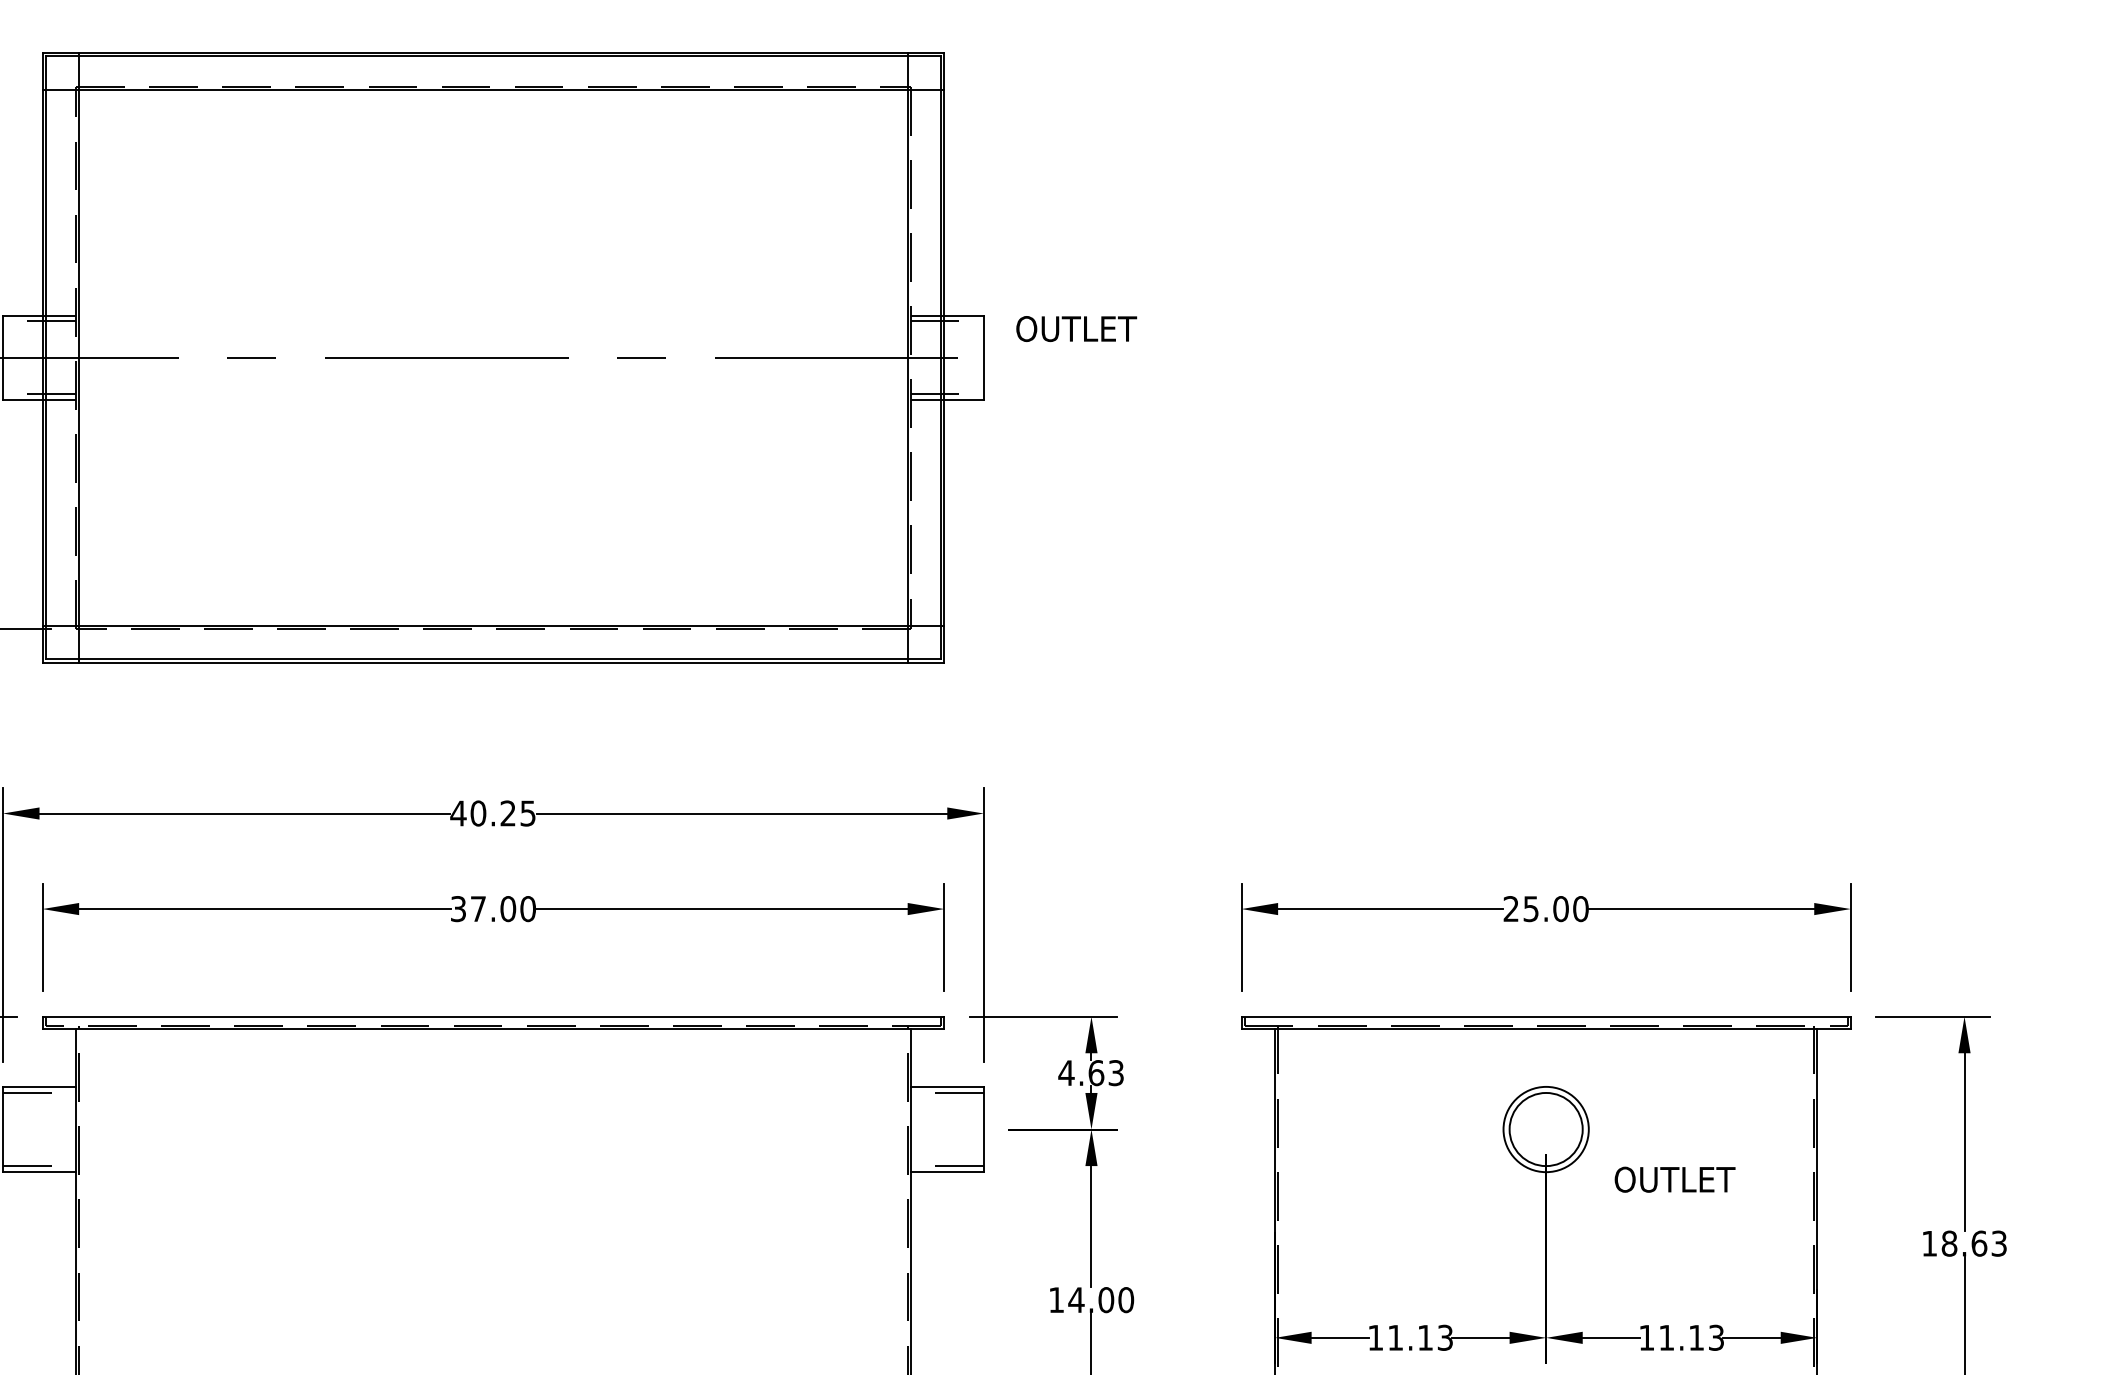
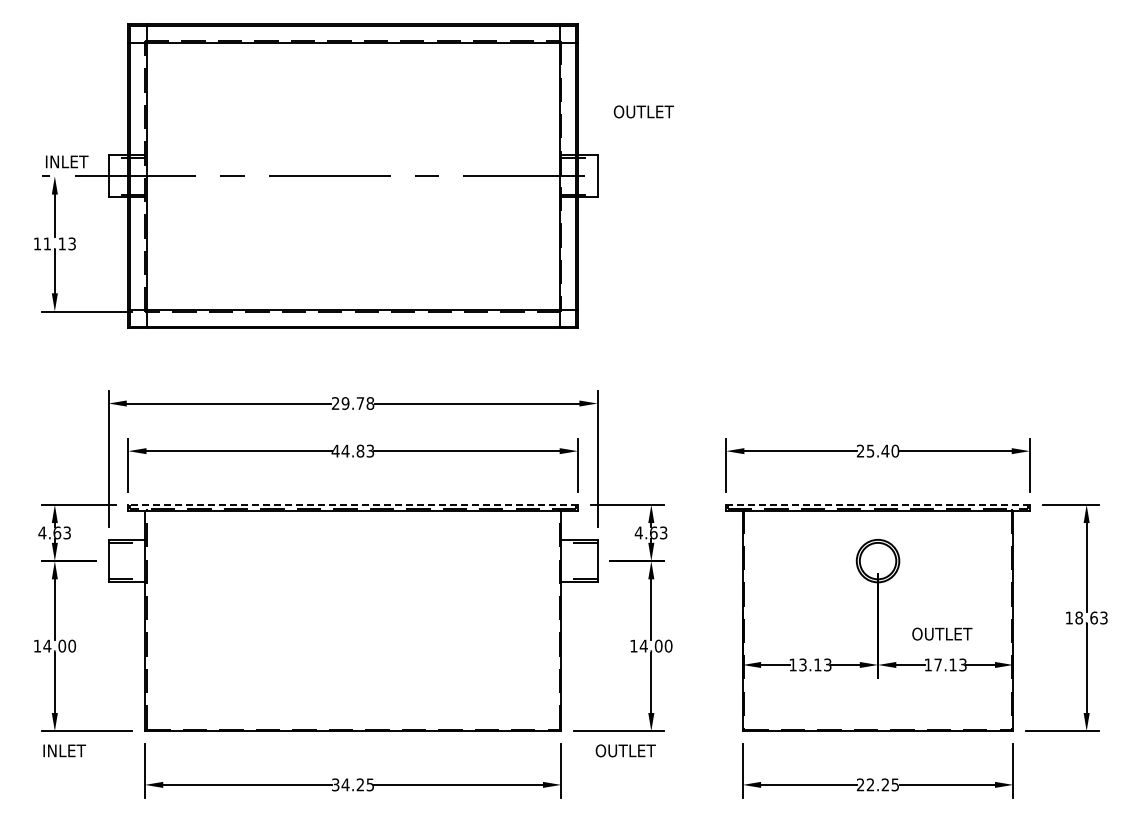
text: (1075, 328) -> (643, 111), moved
text: (492, 813) -> (352, 403), 40.25 -> 29.78
text: (492, 907) -> (352, 450), 37.00 -> 44.83
text: (1561, 907) -> (885, 450), 25.00 -> 25.40
line: (494, 1016) -> (353, 504), solid -> dashed
line: (1547, 1016) -> (878, 504), solid -> dashed
text: (1675, 1178) -> (942, 633), moved
text: (1394, 1336) -> (802, 664), 11.13 -> 13.13
text: (1665, 1336) -> (937, 664), 11.13 -> 17.13

